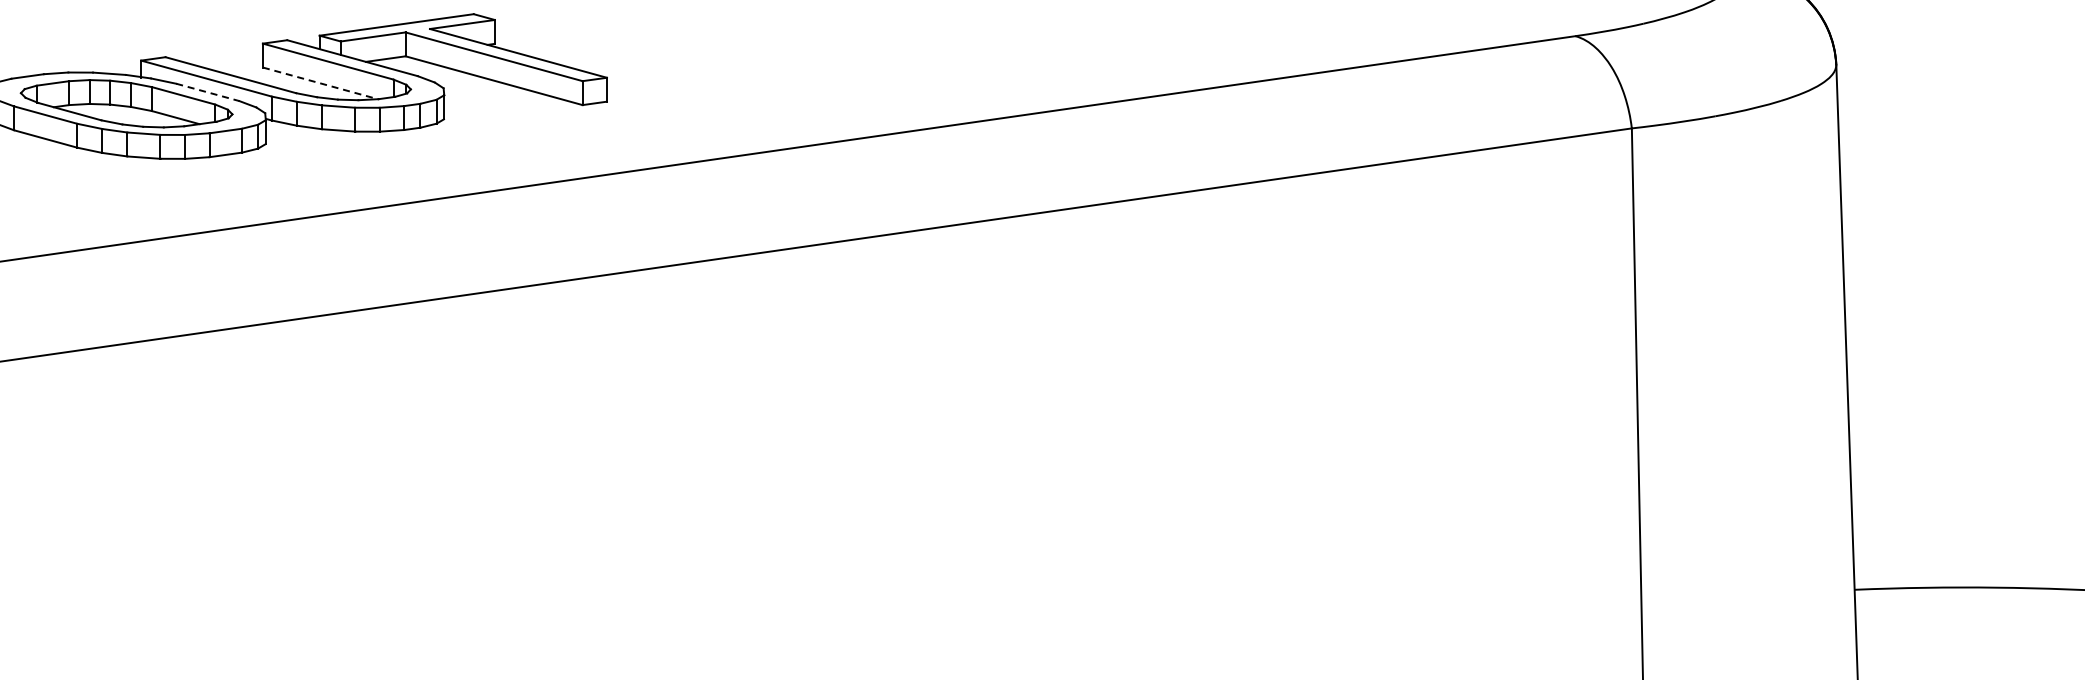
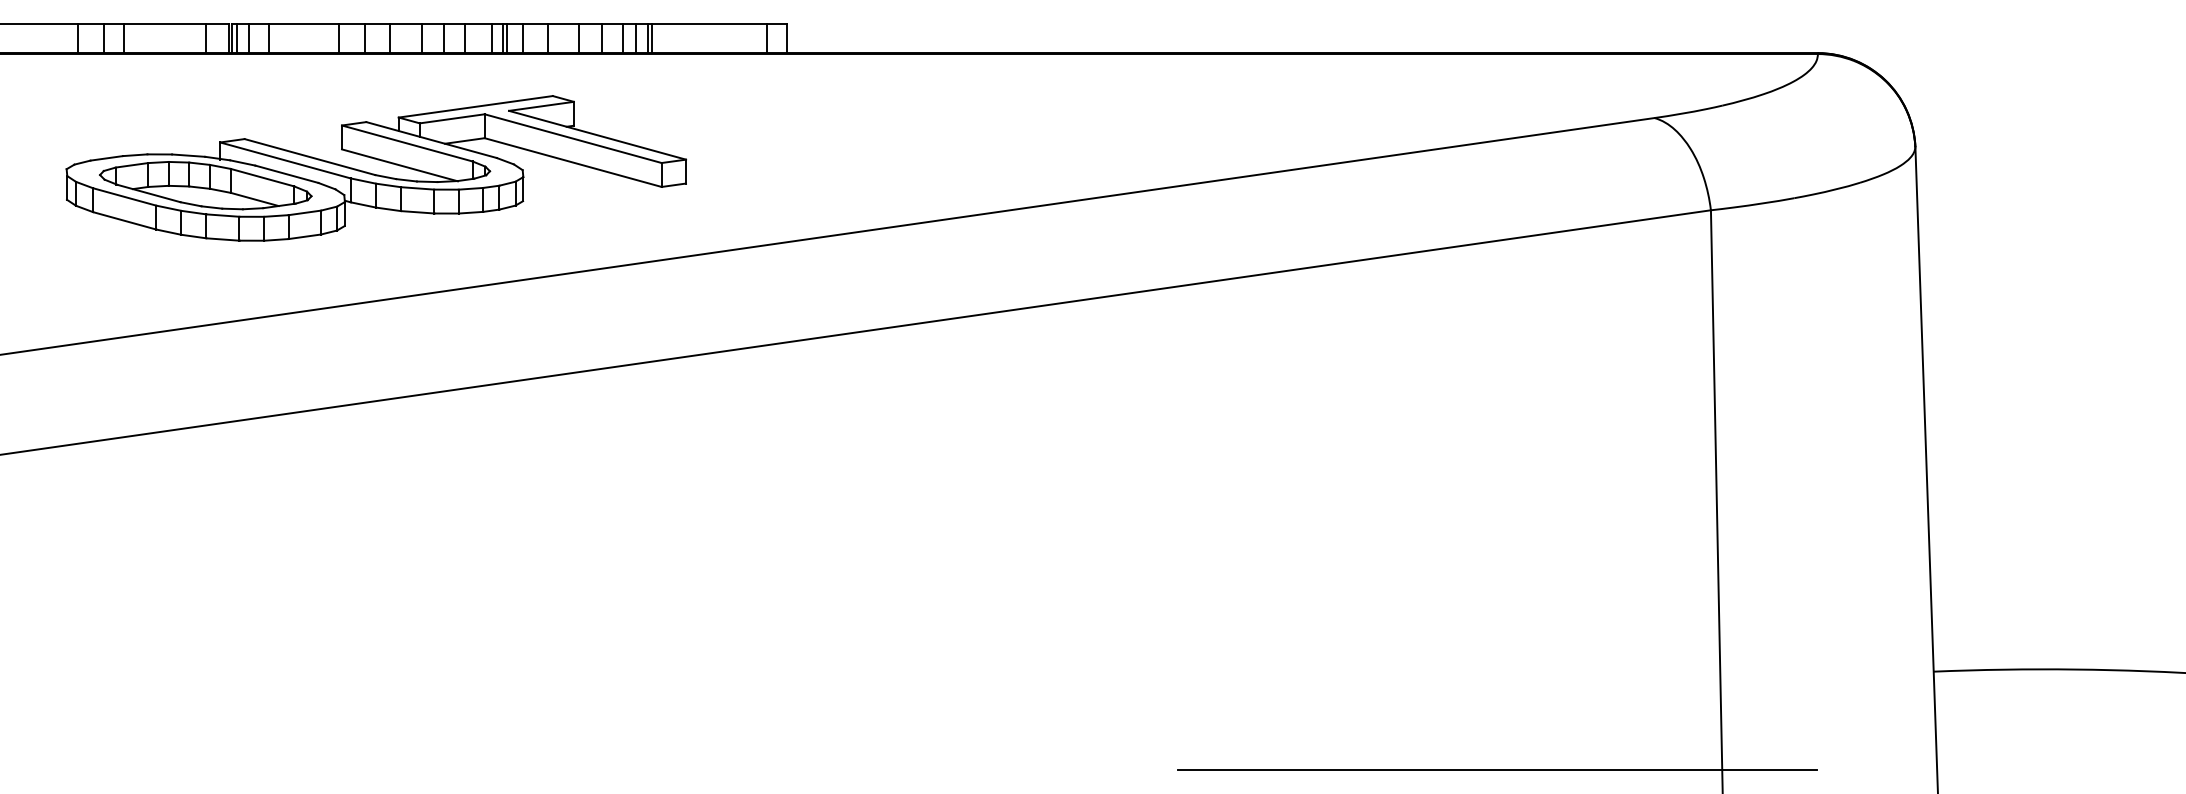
line: (321, 83) -> (400, 165), dashed -> solid
line: (207, 92) -> (286, 174), dashed -> solid

